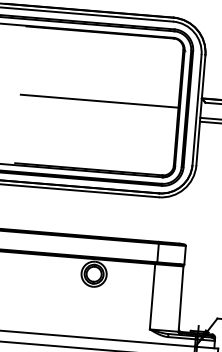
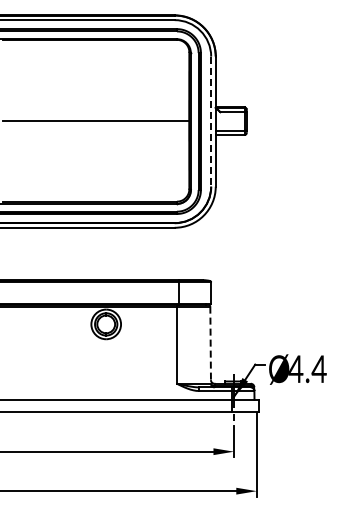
line: (197, 110) -> (211, 122), solid -> dashed
line: (180, 299) -> (210, 345), solid -> dashed

